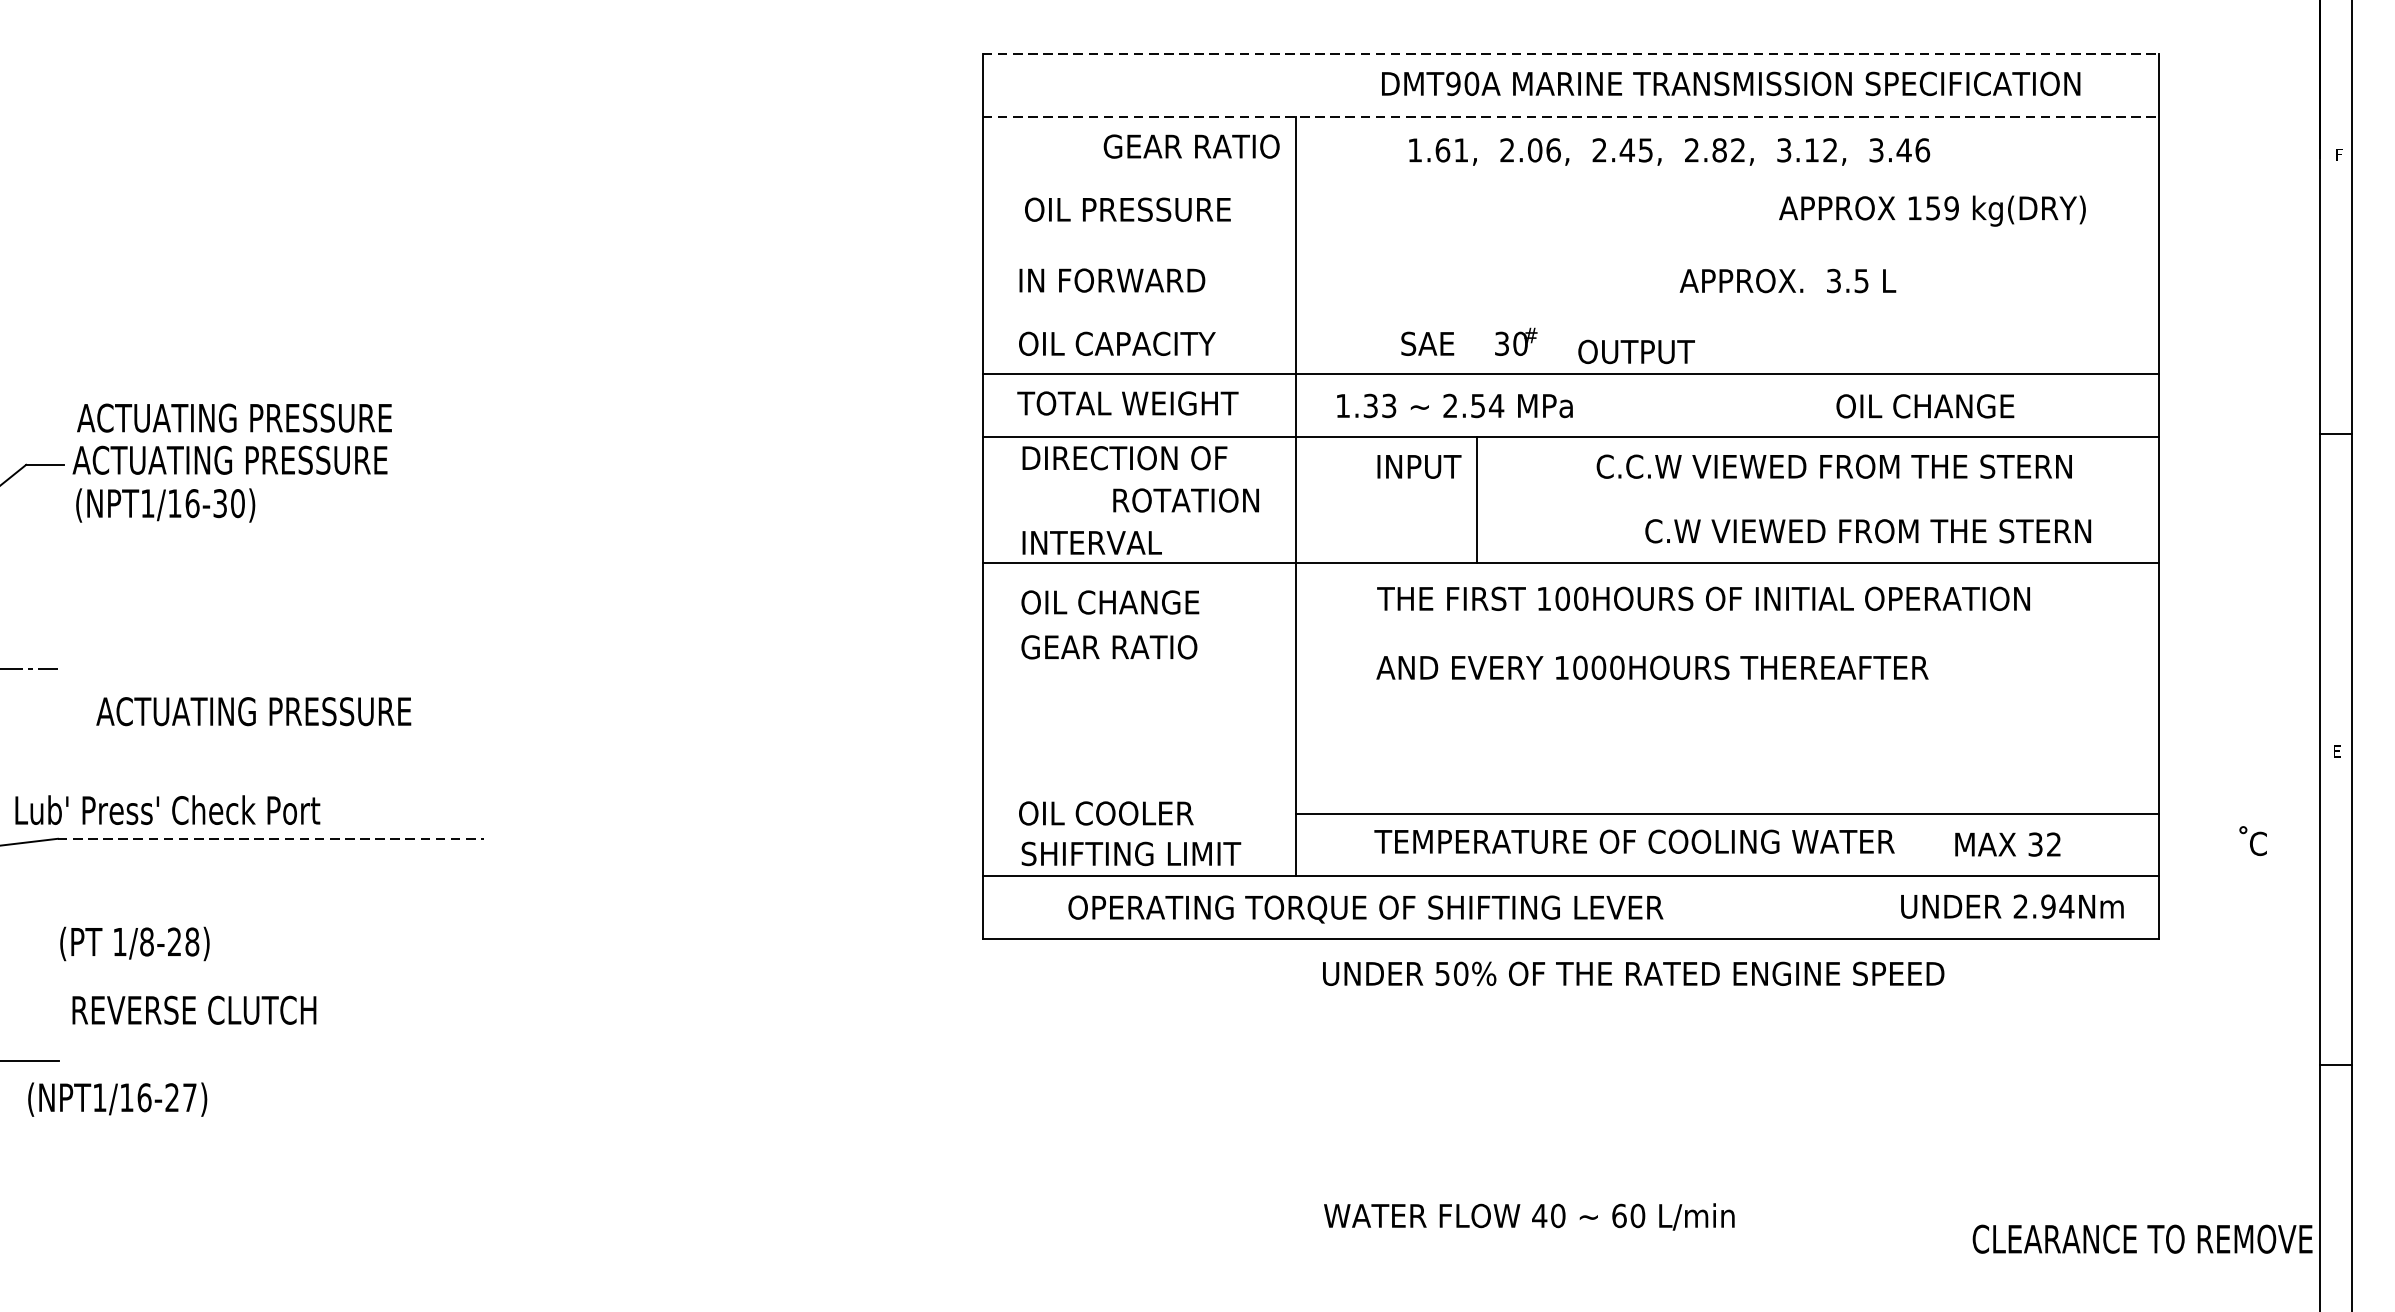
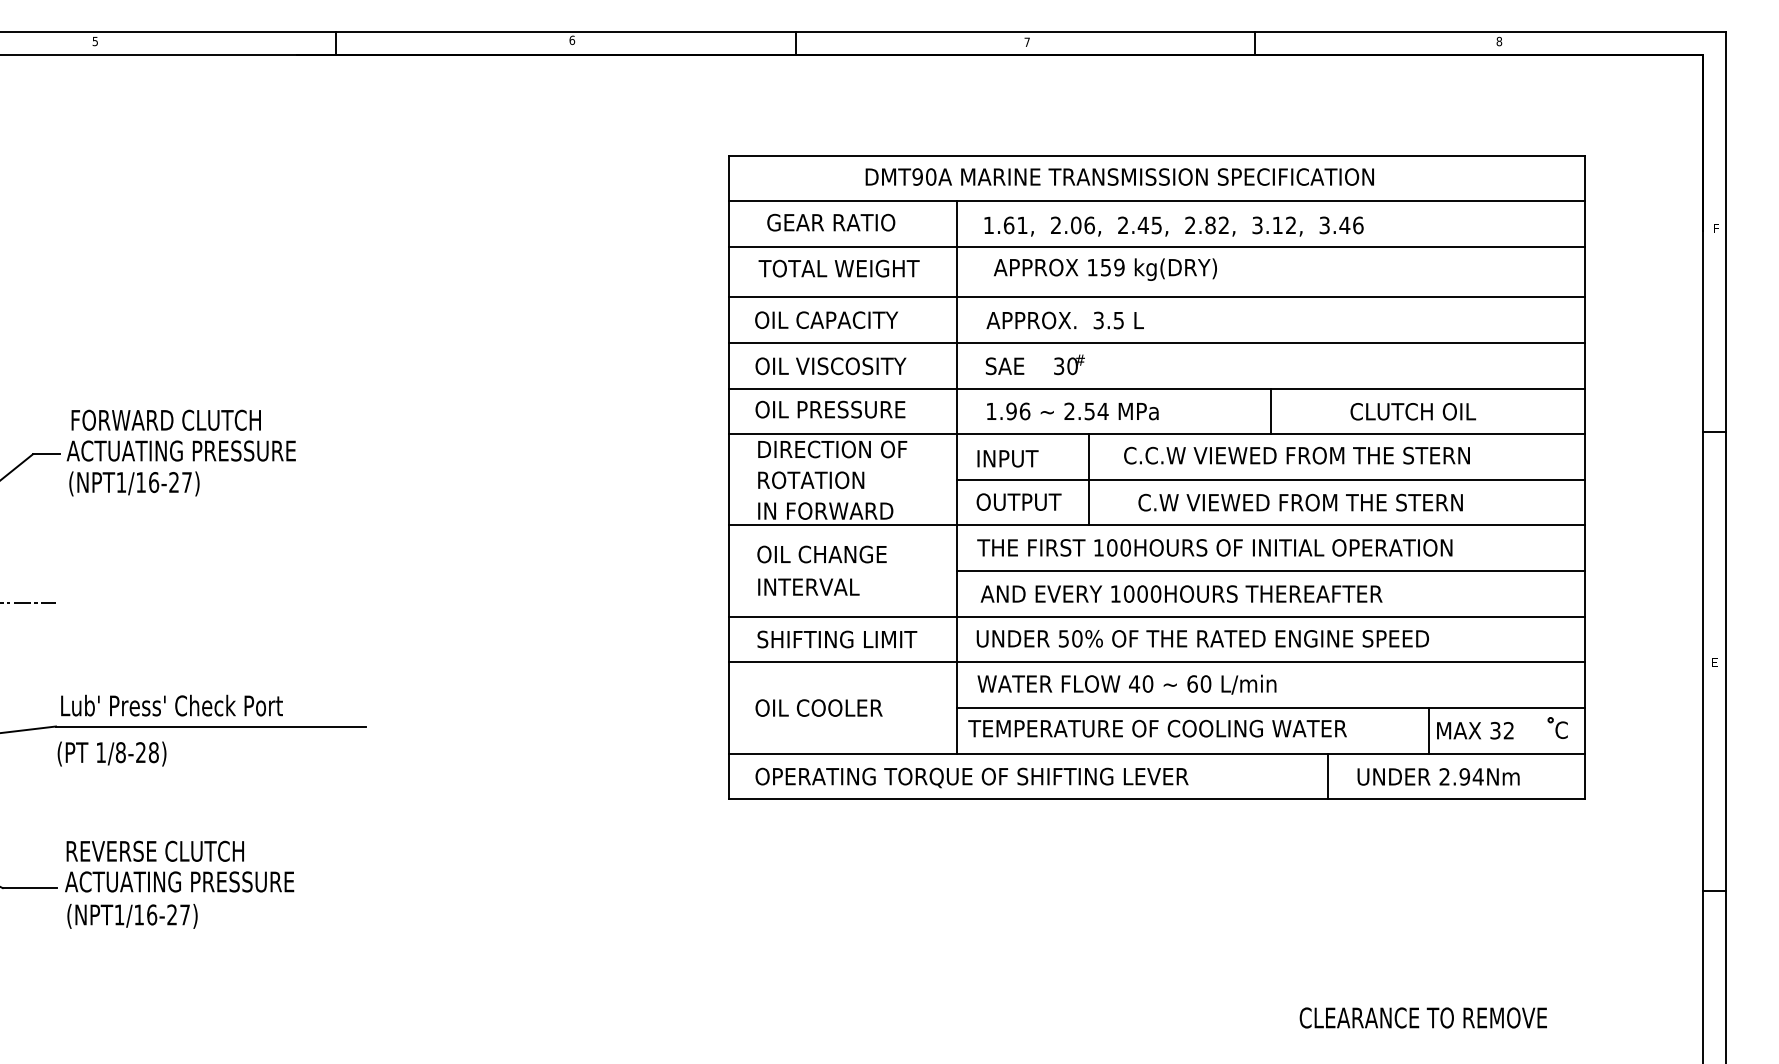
line: (1571, 54) -> (1157, 155), dashed -> solid
text: (1730, 83) -> (1119, 176), moved
line: (1571, 117) -> (1157, 201), dashed -> solid
text: (1192, 146) -> (831, 222), moved
text: (1668, 151) -> (1173, 226), moved
line: (1571, 179) -> (1157, 246), added
text: (1132, 209) -> (838, 268), OIL PRESSURE -> TOTAL WEIGHT
text: (1931, 210) -> (1104, 269), moved
line: (1571, 249) -> (1157, 297), added
text: (1116, 280) -> (826, 320), IN FORWARD -> OIL CAPACITY
text: (1786, 280) -> (1064, 320), moved
line: (1571, 311) -> (1157, 342), added
text: (1468, 341) -> (1034, 364), moved
text: (1150, 344) -> (851, 366), OIL CAPACITY -> OIL VISCOSITY
text: (1635, 351) -> (1018, 501), moved
text: (1127, 403) -> (834, 409), TOTAL WEIGHT -> OIL PRESSURE
text: (1380, 406) -> (1018, 411), 1.33 -> 1.96
line: (1727, 406) -> (1271, 411), added
text: (1928, 406) -> (1417, 411), OIL CHANGE -> CLUTCH OIL
text: (234, 416) -> (184, 419), ACTUATING PRESSURE -> FORWARD CLUTCH
text: (1418, 466) -> (1007, 458), moved
text: (1833, 466) -> (1296, 455), moved
line: (1727, 499) -> (1271, 479), added
text: (1186, 500) -> (811, 480), moved
text: (228, 503) -> (180, 482), (NPT1/16-30) -> (NPT1/16-27)
text: (1868, 531) -> (1300, 502), moved
text: (1128, 542) -> (835, 510), INTERVAL -> IN FORWARD
text: (1703, 598) -> (1214, 547), moved
line: (1727, 625) -> (1271, 571), added
text: (1109, 646) -> (821, 586), GEAR RATIO -> INTERVAL
text: (1652, 667) -> (1181, 593), moved
line: (1571, 687) -> (1157, 616), added
text: (253, 711) -> (179, 881), moved
line: (1571, 750) -> (1157, 662), added
text: (167, 809) -> (171, 705), moved
line: (271, 838) -> (211, 726), dashed -> solid
part: (2252, 840) -> (1557, 727), moved
text: (1634, 841) -> (1157, 728), moved
line: (1943, 844) -> (1428, 730), added
text: (1131, 853) -> (837, 639), moved
text: (2012, 906) -> (1438, 776), moved
line: (1806, 907) -> (1328, 776), added
text: (1365, 908) -> (971, 777), moved
text: (134, 943) -> (111, 753), moved
text: (1633, 973) -> (1202, 638), moved
text: (117, 1099) -> (132, 916), moved
text: (1528, 1216) -> (1126, 684), moved
text: (2141, 1238) -> (1422, 1017), moved

